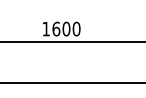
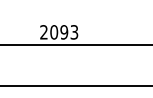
text: (61, 29) -> (59, 32), 1600 -> 2093

